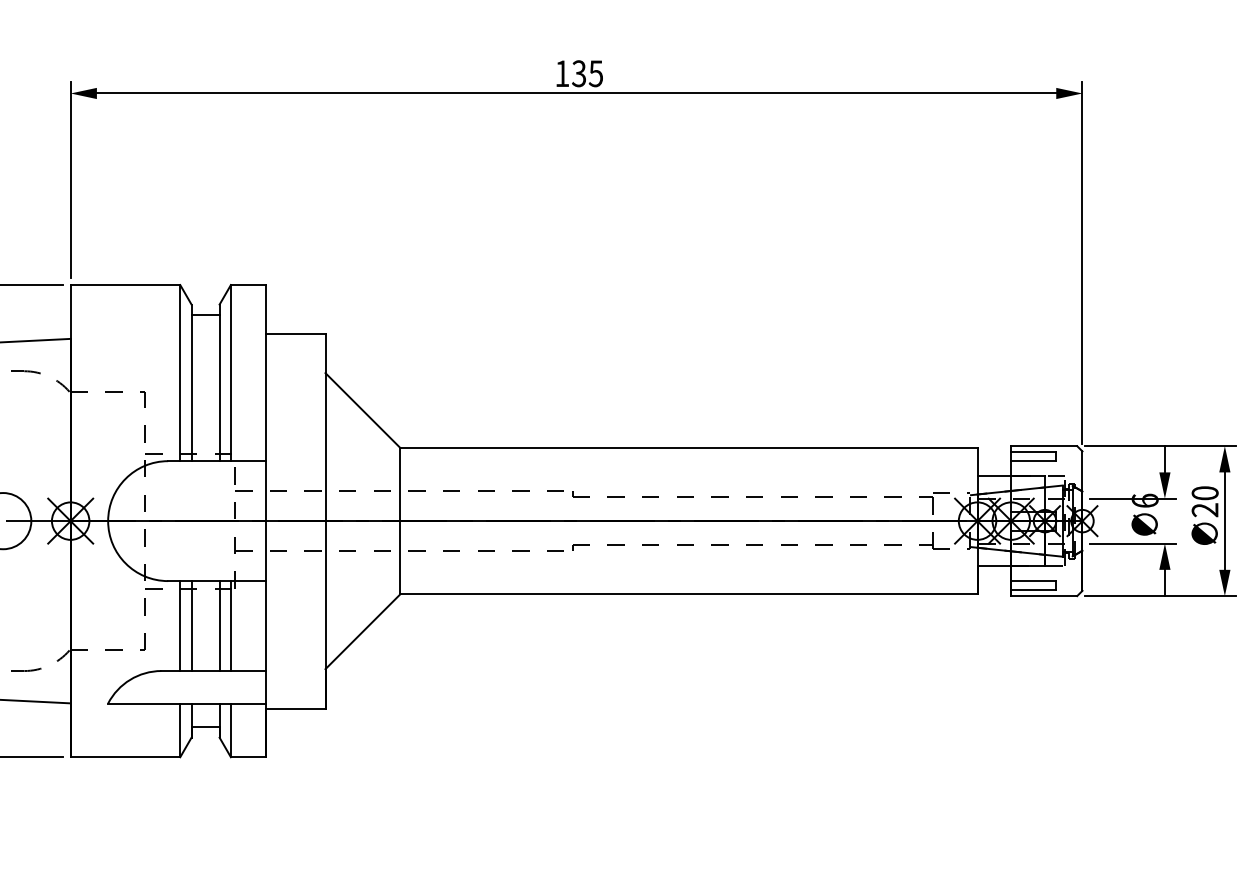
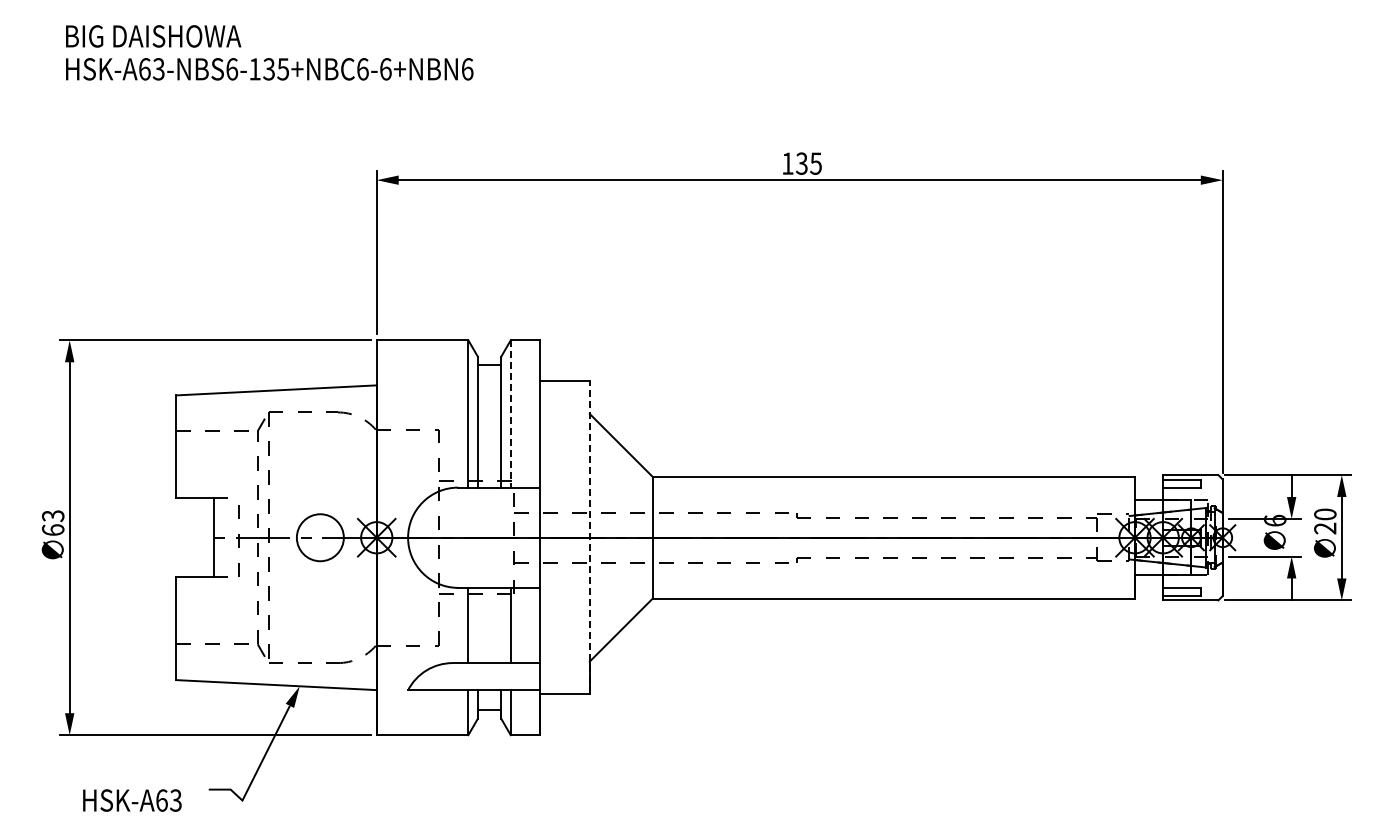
line: (230, 372) -> (510, 413), solid -> dashed
line: (325, 520) -> (589, 537), solid -> dashed
line: (191, 626) -> (477, 625), removed
line: (219, 626) -> (501, 625), removed

